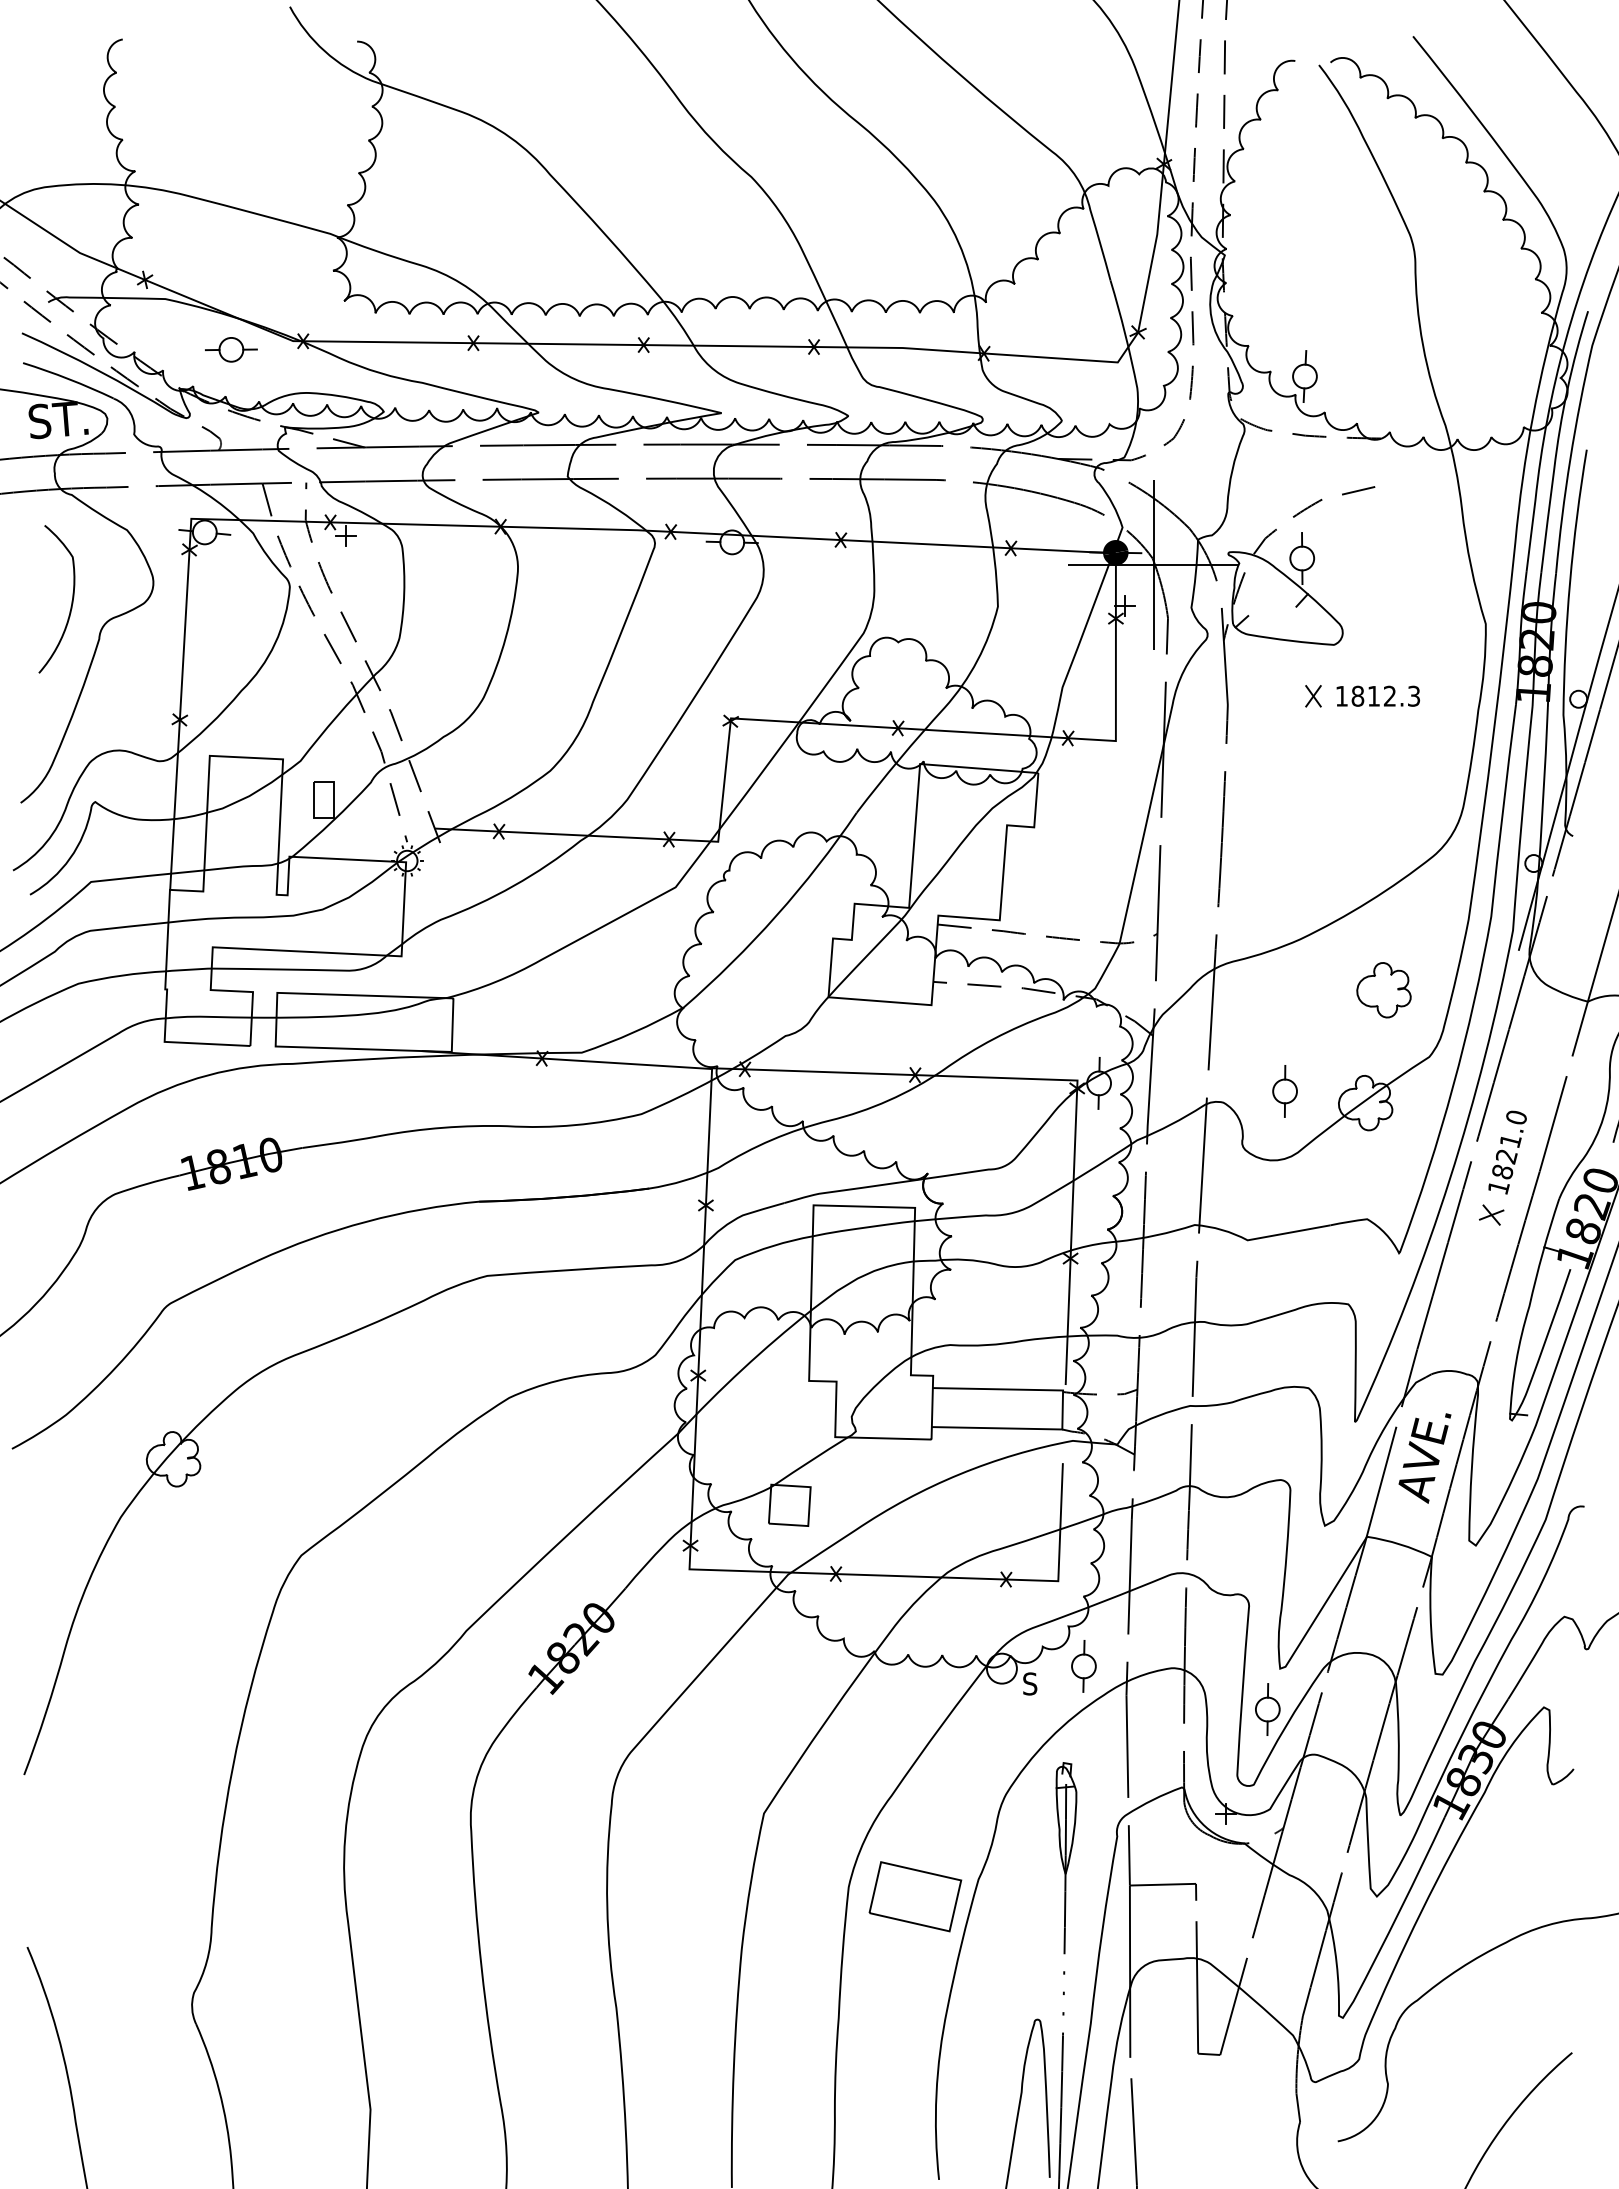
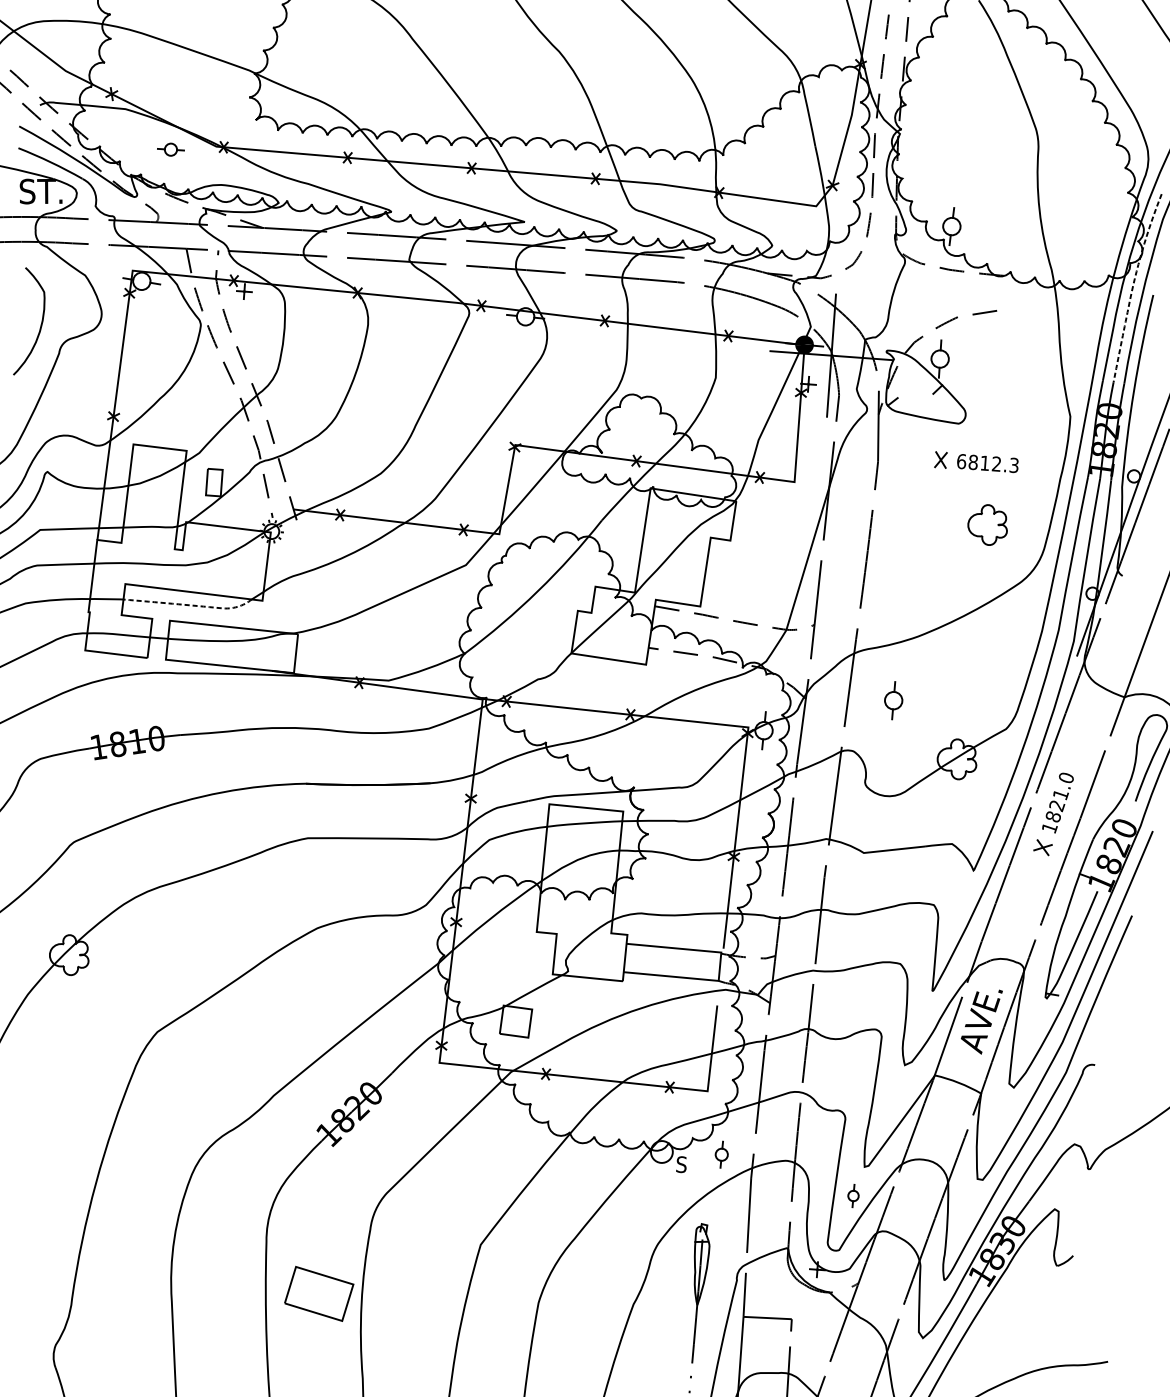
part: (231, 349) -> (171, 149), size x0.7
line: (1558, 441) -> (1133, 287), solid -> dashed
text: (1341, 695) -> (961, 460), 1812.3 -> 6812.3
line: (302, 969) -> (189, 605), solid -> dashed
part: (1383, 990) -> (987, 525), moved
part: (1284, 1091) -> (893, 700), moved
part: (1083, 1666) -> (721, 1154), size x0.7
part: (1267, 1709) -> (853, 1195), size x0.6
part: (915, 1896) -> (319, 1293), moved

